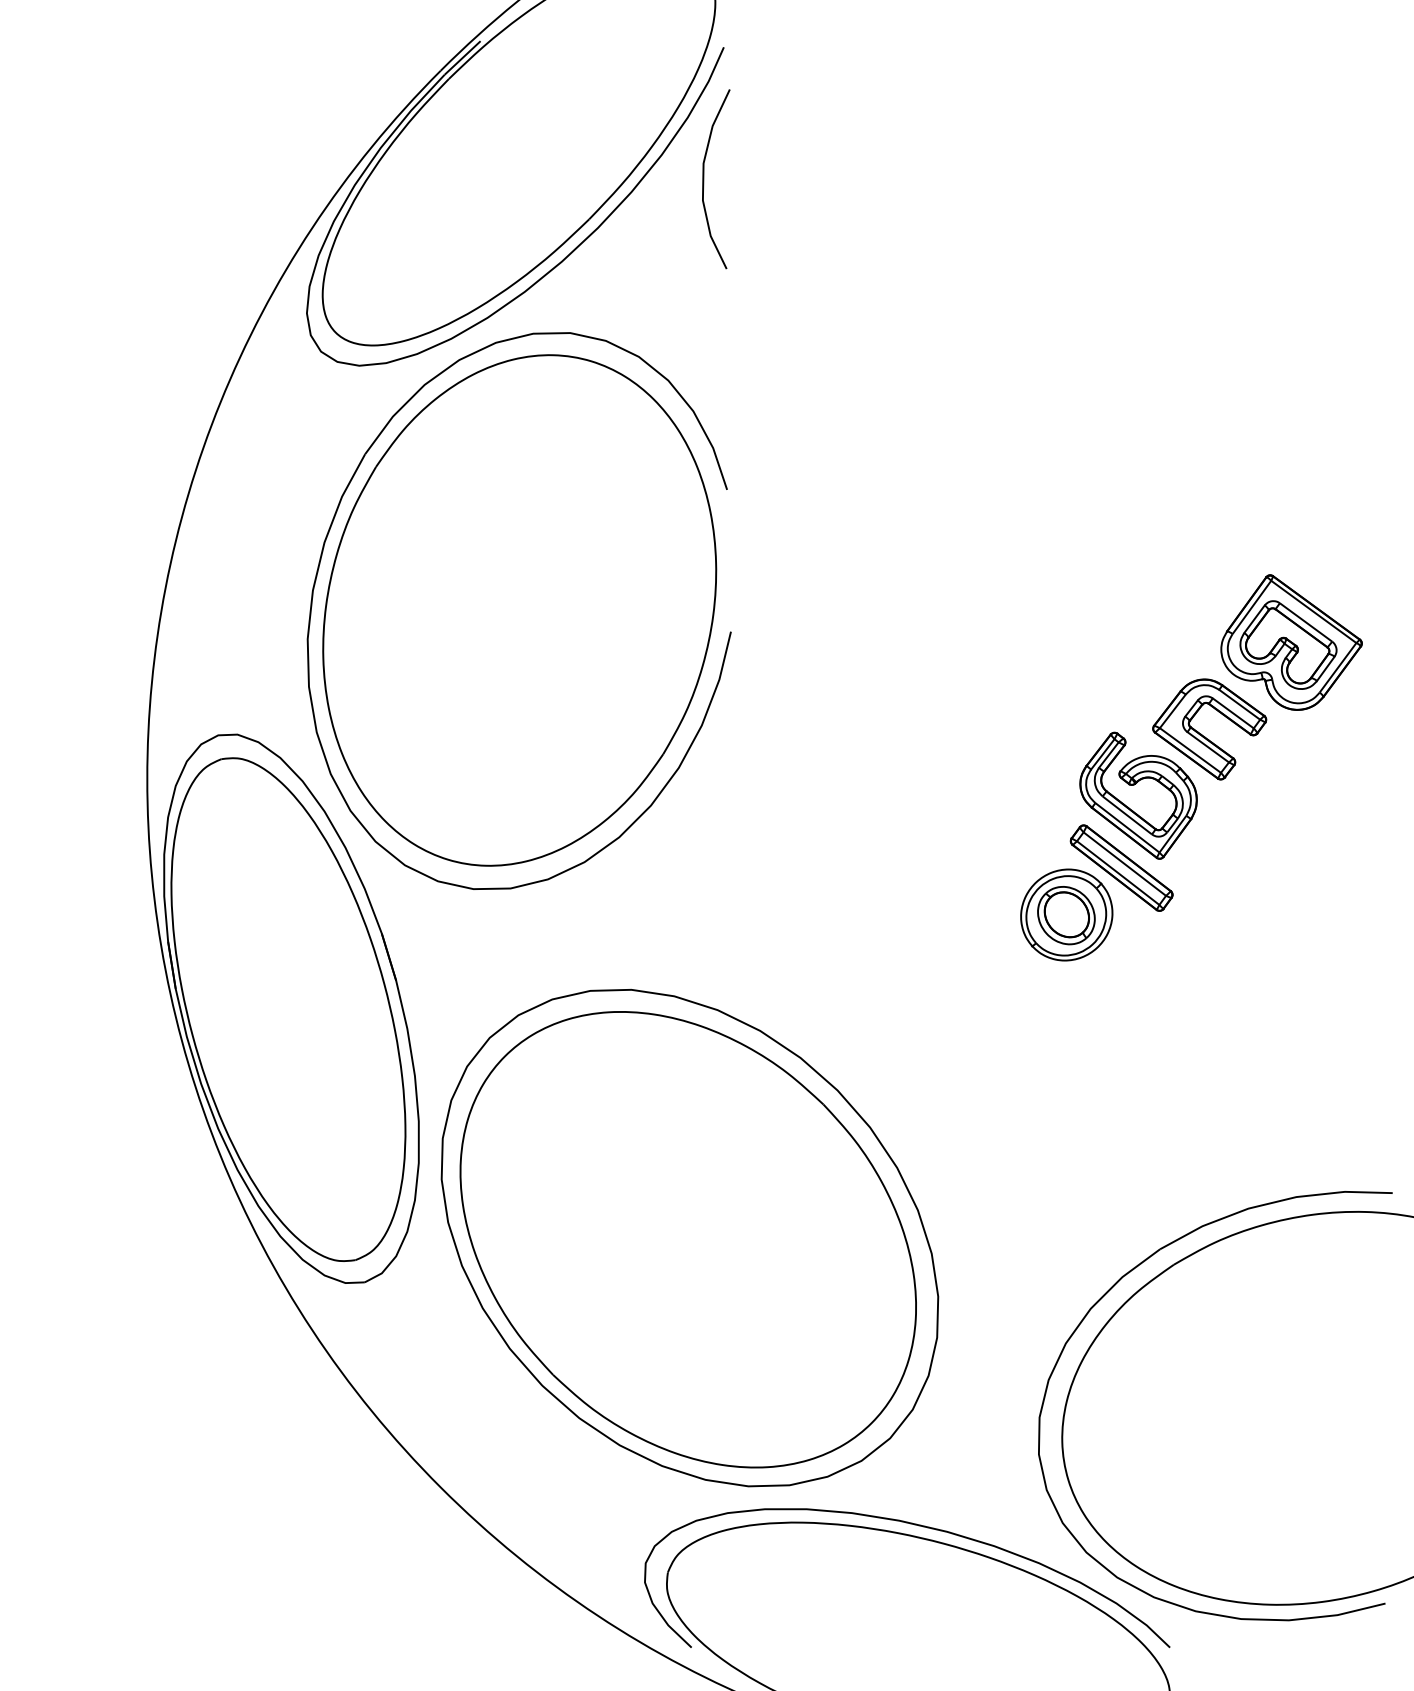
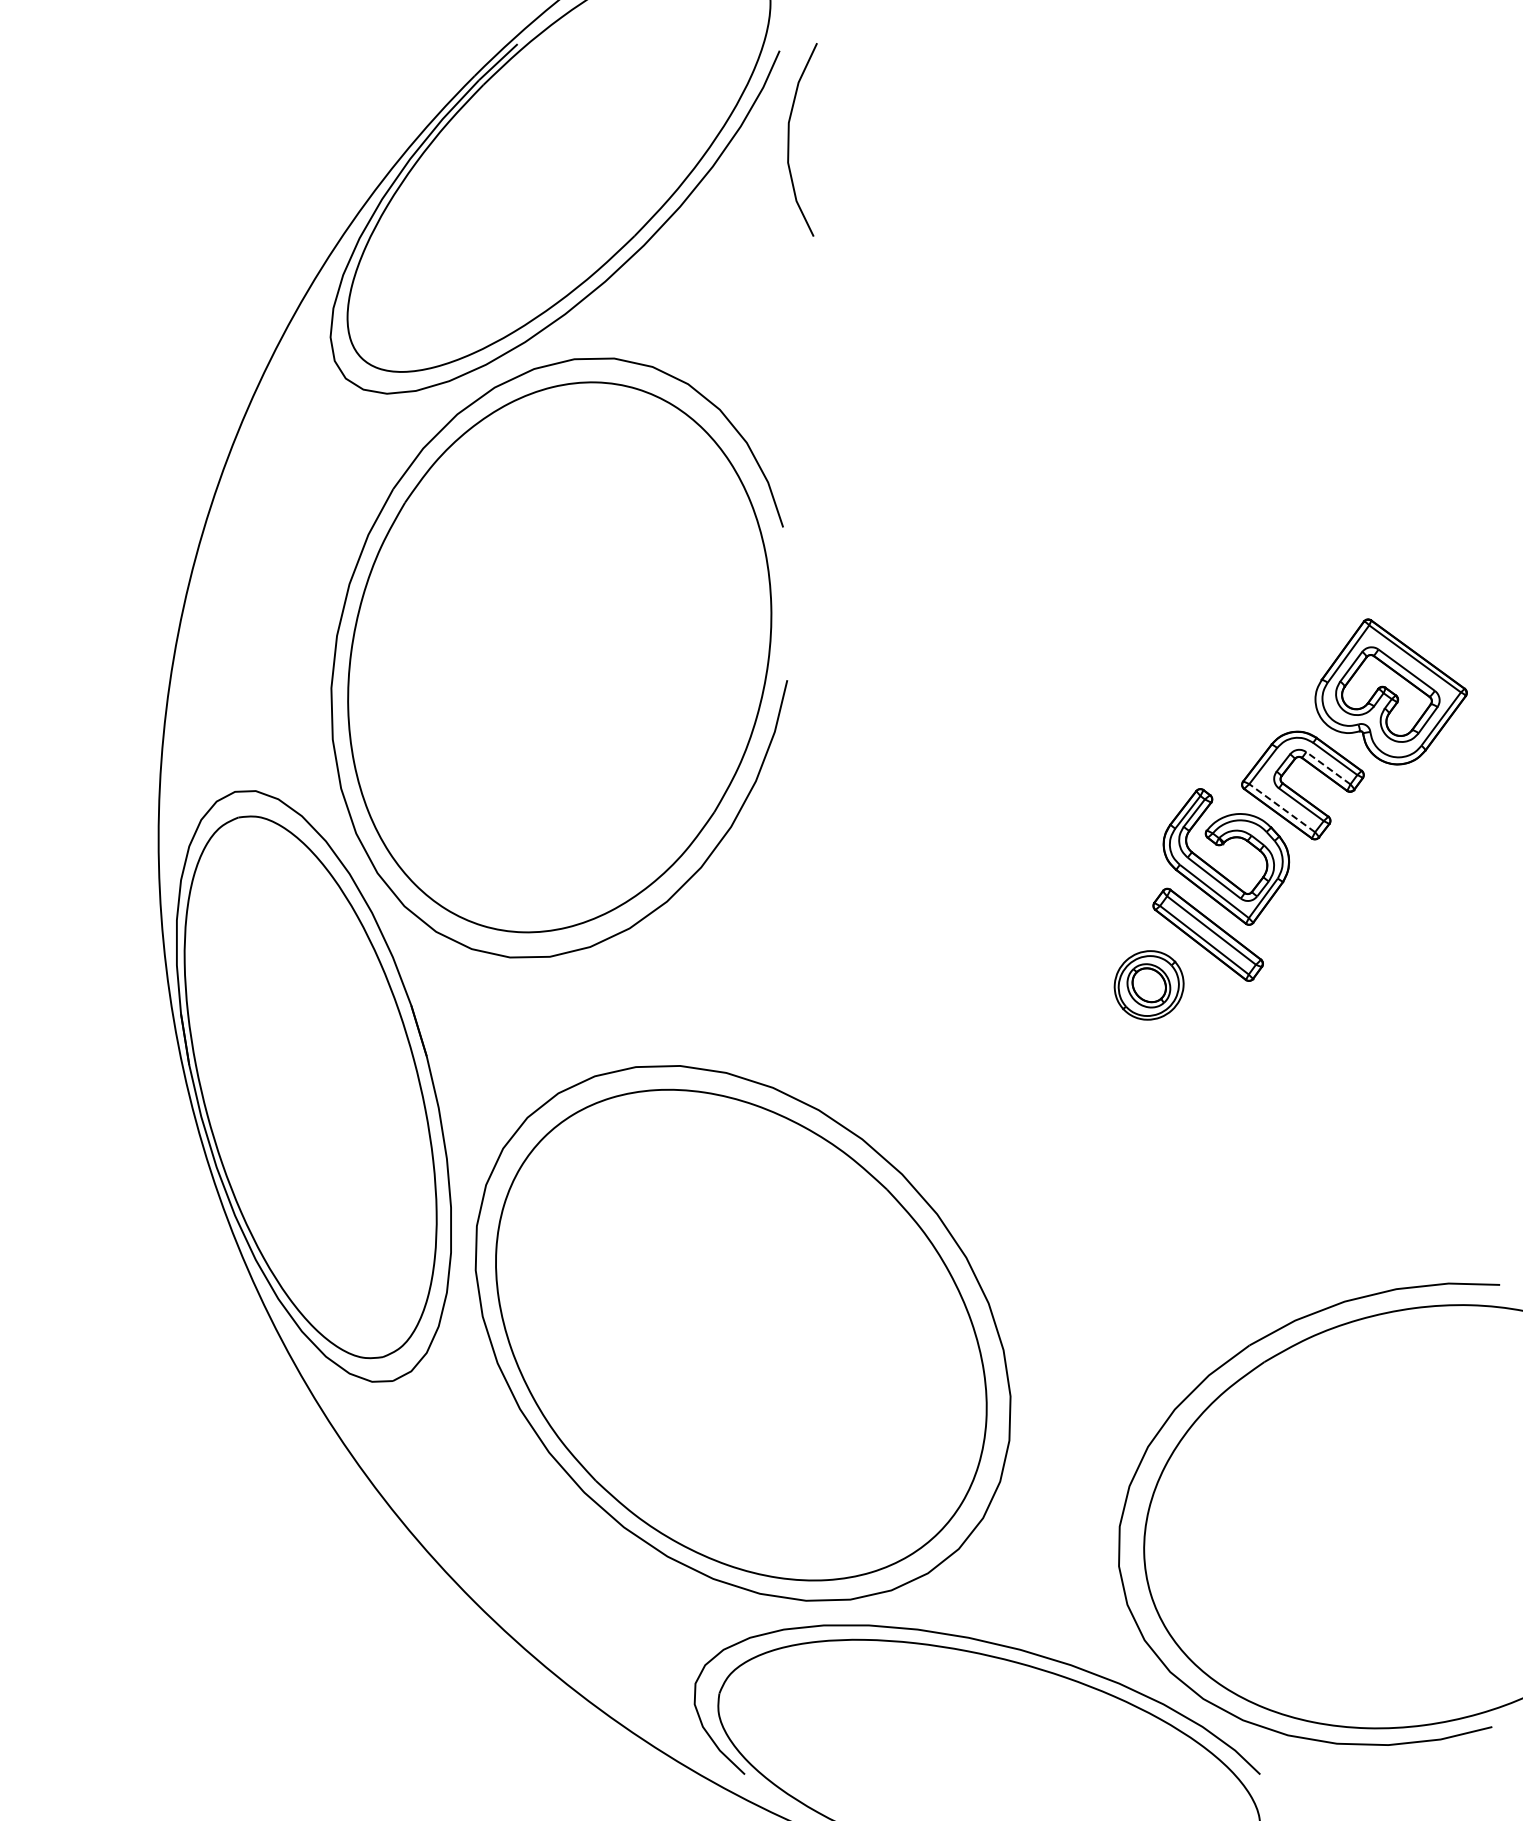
curve: (704, 178) -> (789, 139), moved
line: (1233, 712) -> (1328, 767), solid -> dashed
line: (1190, 750) -> (1282, 808), solid -> dashed
part: (1067, 915) -> (1149, 985), size x0.7

